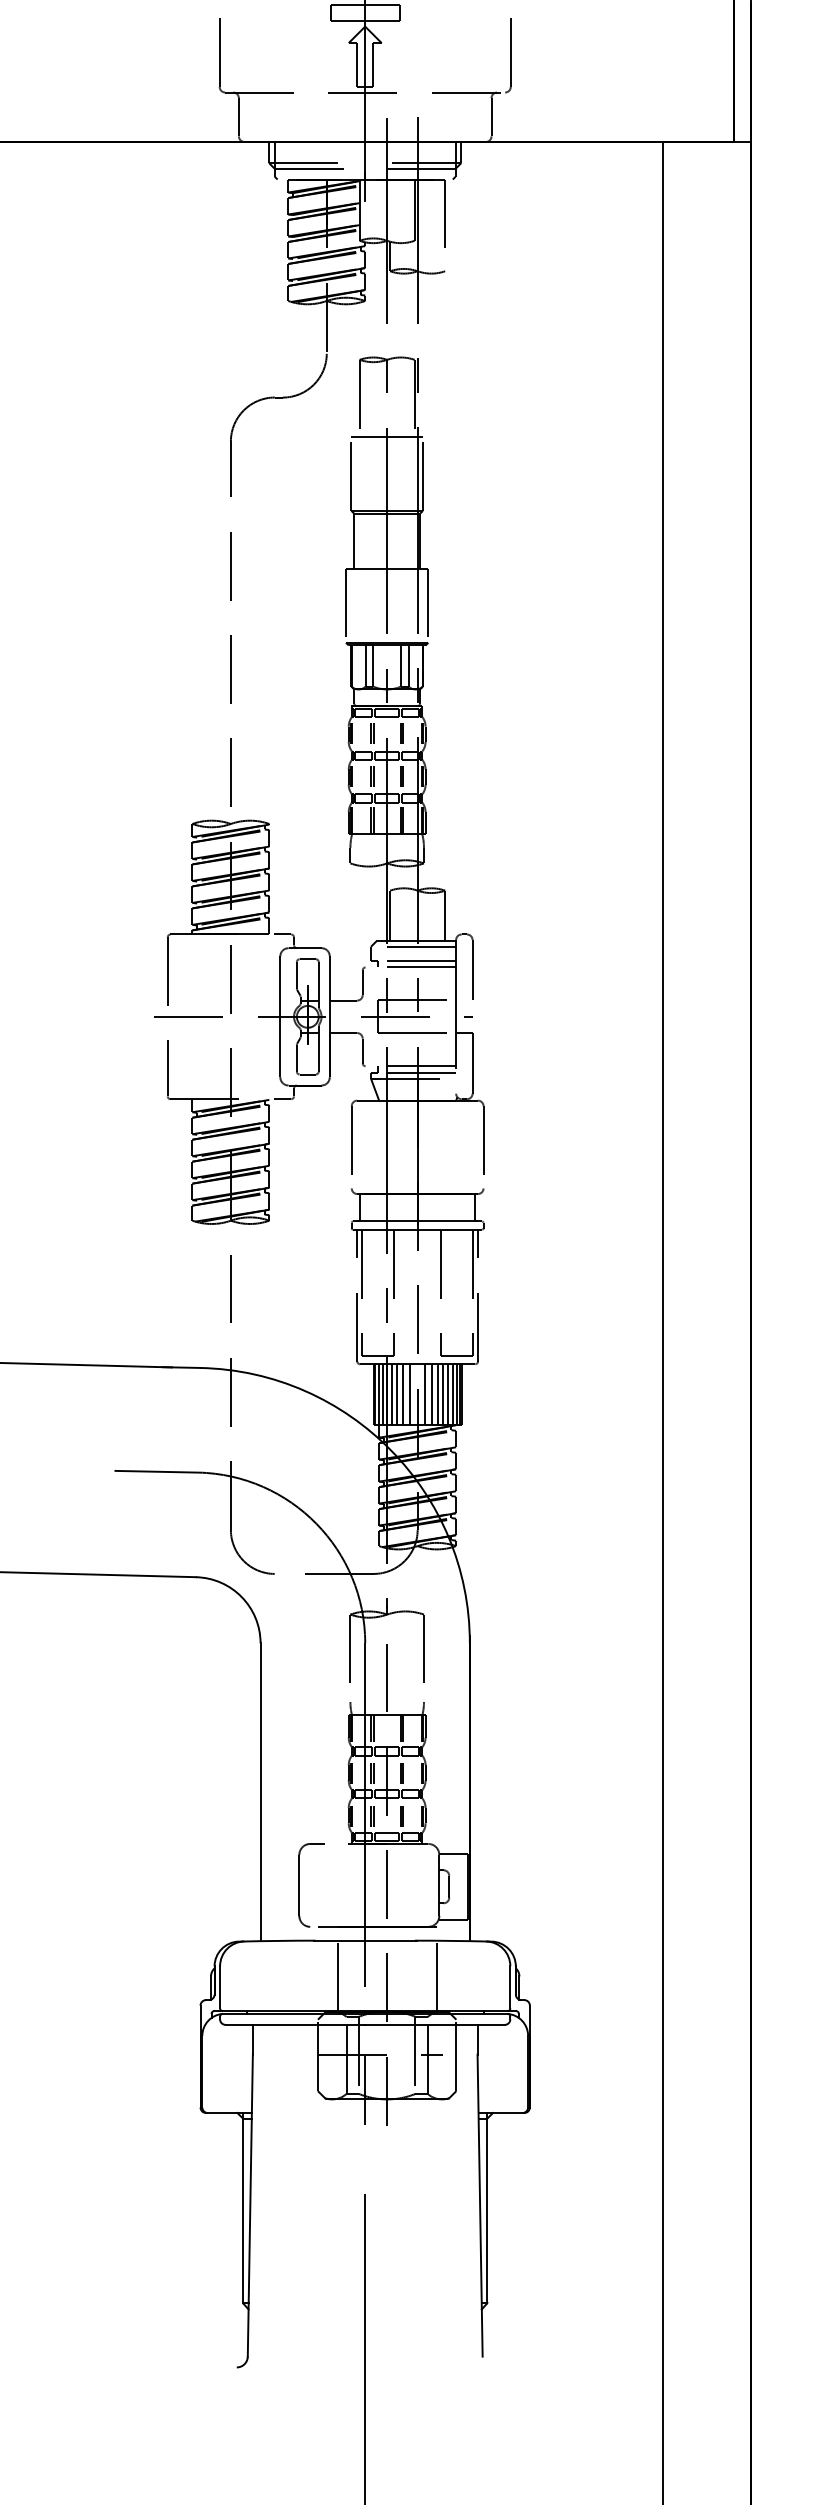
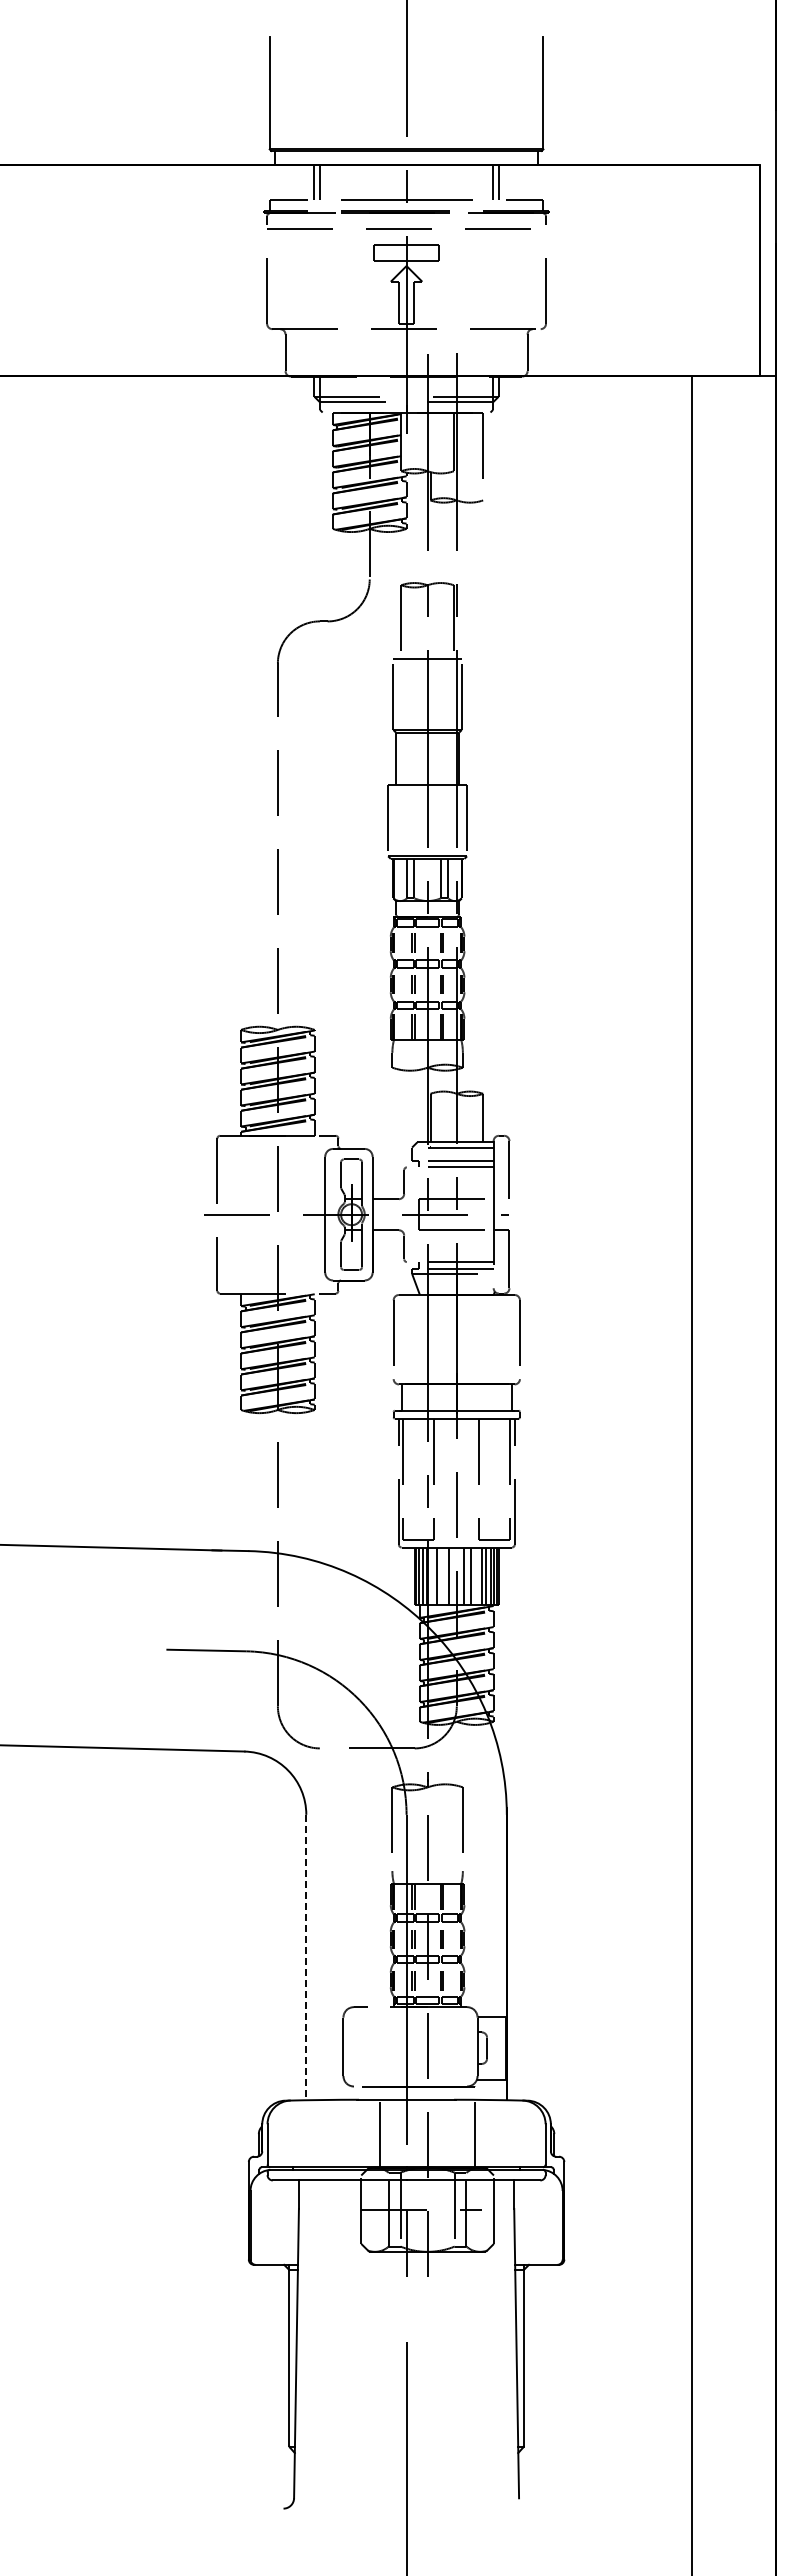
line: (392, 1394) -> (432, 1576), removed
line: (403, 1394) -> (443, 1576), removed
line: (438, 1394) -> (476, 1576), removed
line: (260, 1792) -> (306, 1957), solid -> dashed

